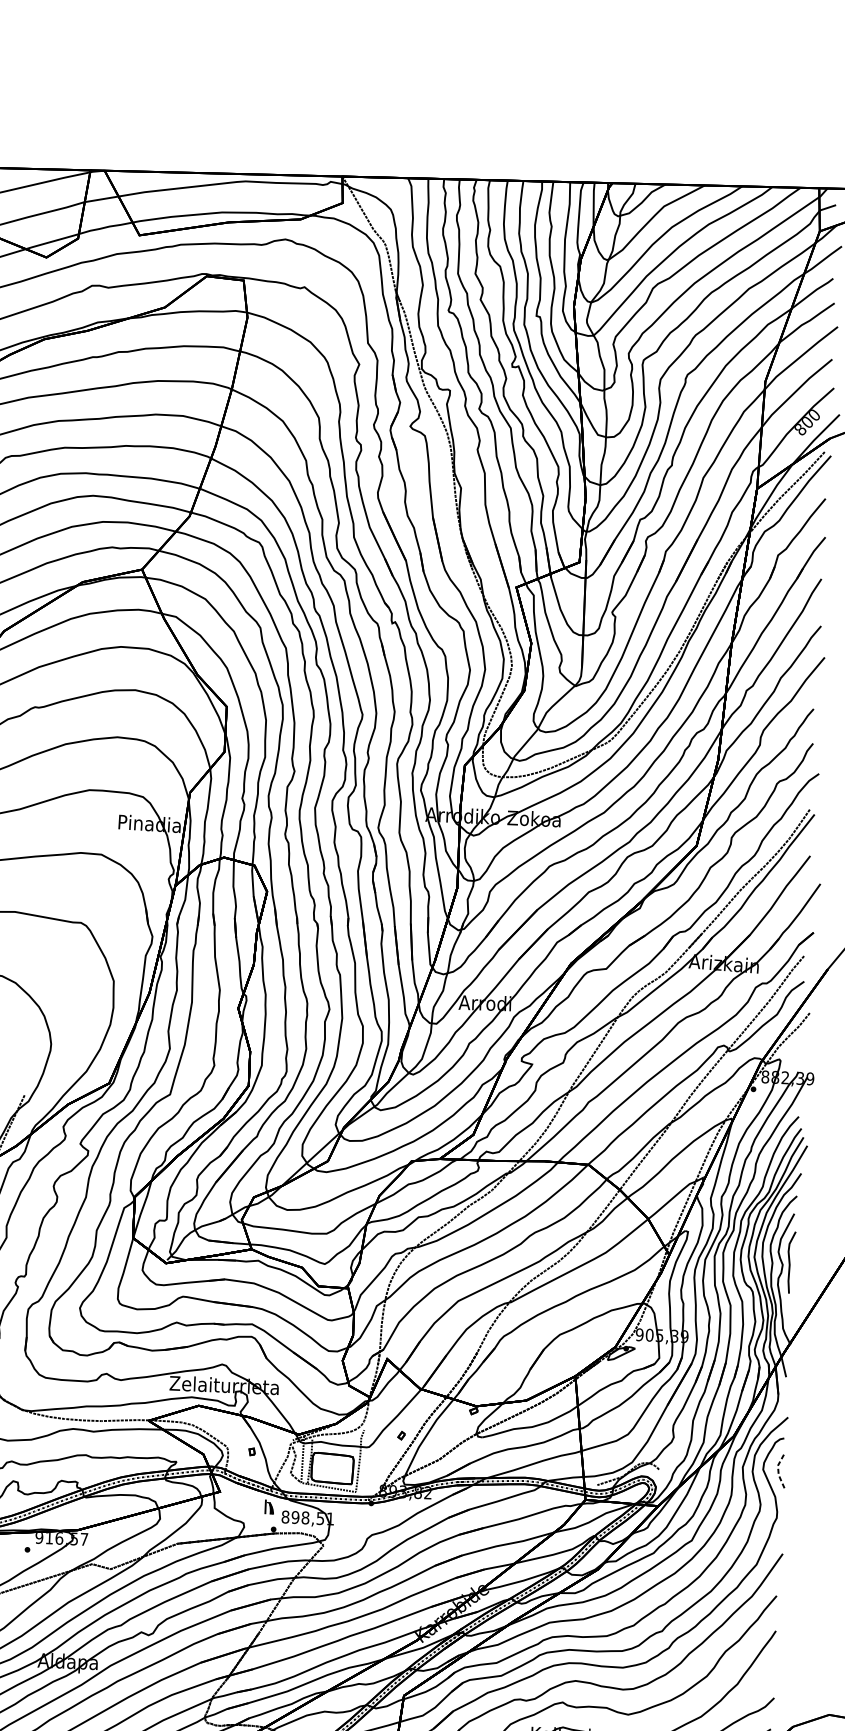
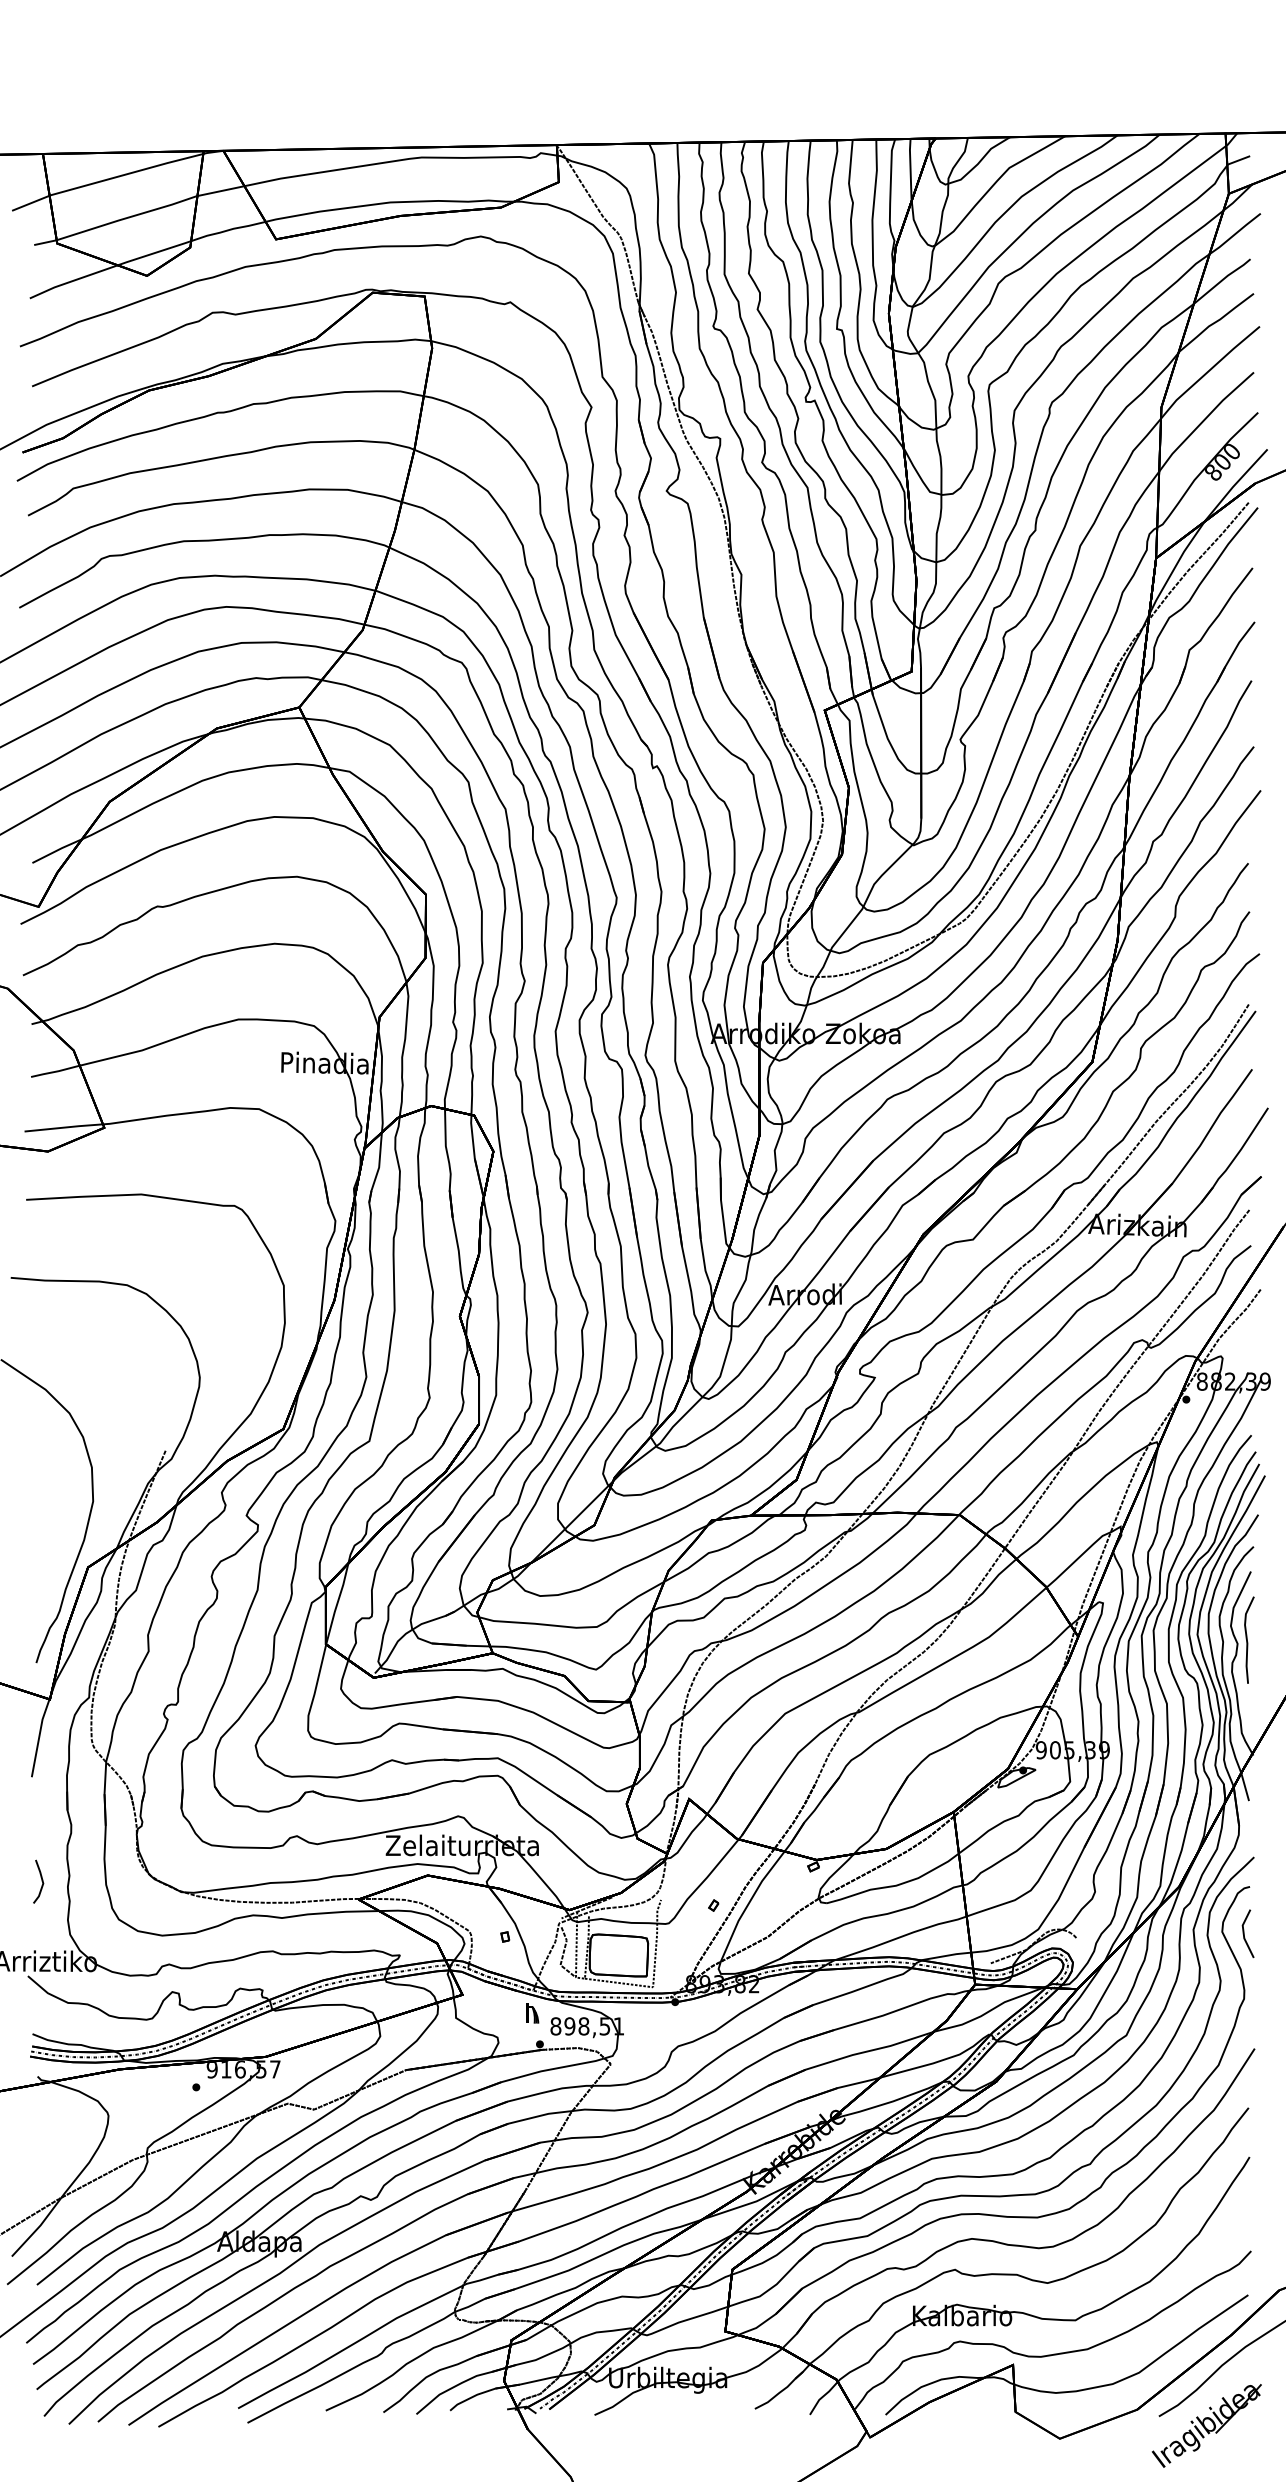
line: (778, 1471) -> (1243, 1933), dashed -> solid

